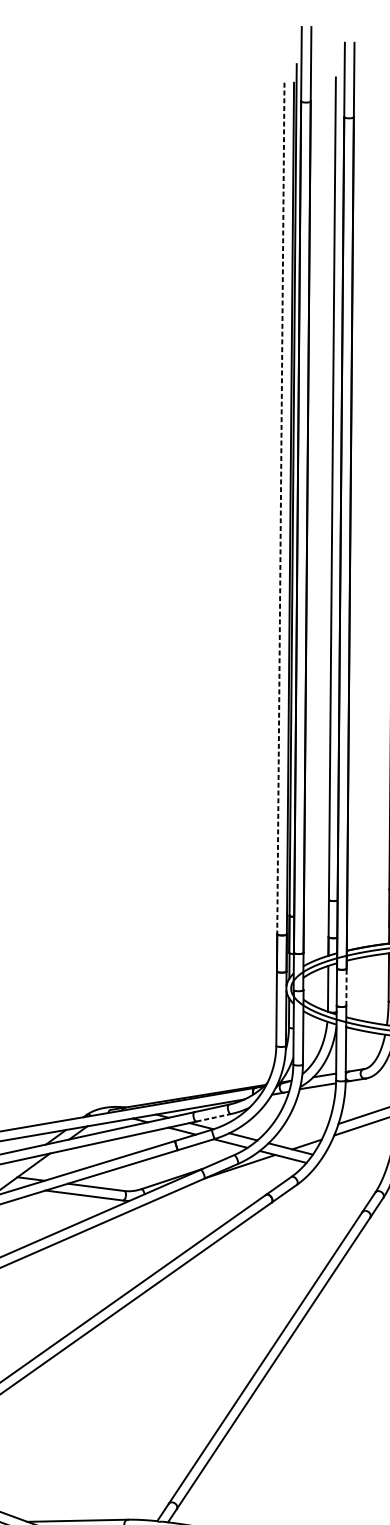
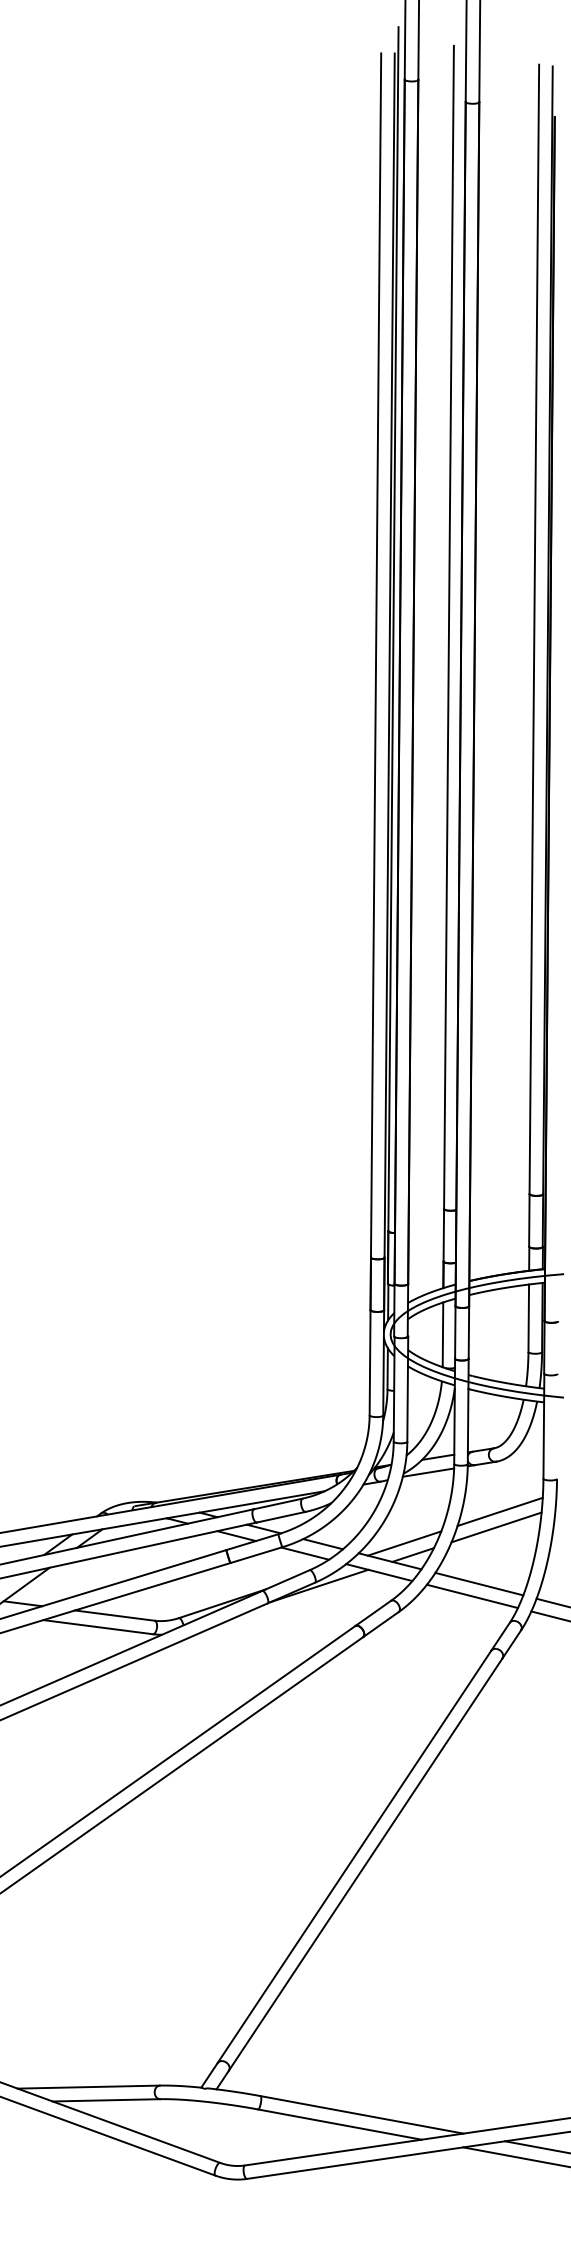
line: (281, 508) -> (376, 655), dashed -> solid
line: (346, 987) -> (468, 1332), dashed -> solid
line: (213, 1118) -> (281, 1517), dashed -> solid
line: (300, 1136) -> (404, 1543), added
line: (353, 1164) -> (479, 1583), added
line: (348, 1173) -> (471, 1596), added

